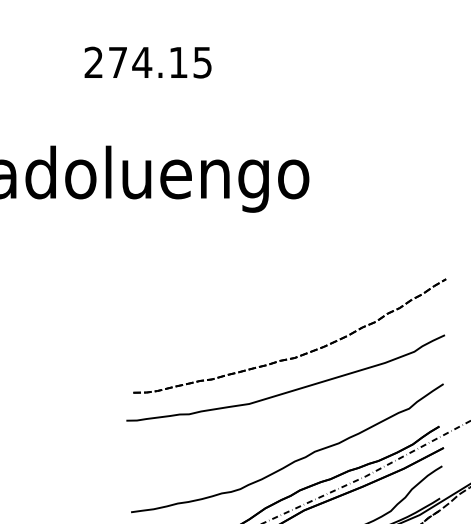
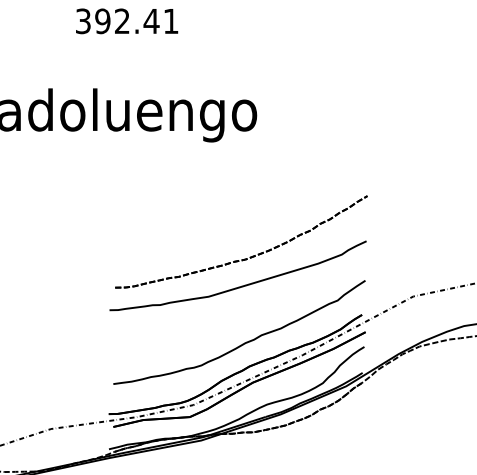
text: (148, 62) -> (127, 21), 274.15 -> 392.41

